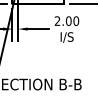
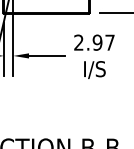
text: (72, 20) -> (103, 41), 2.00 -> 2.97

